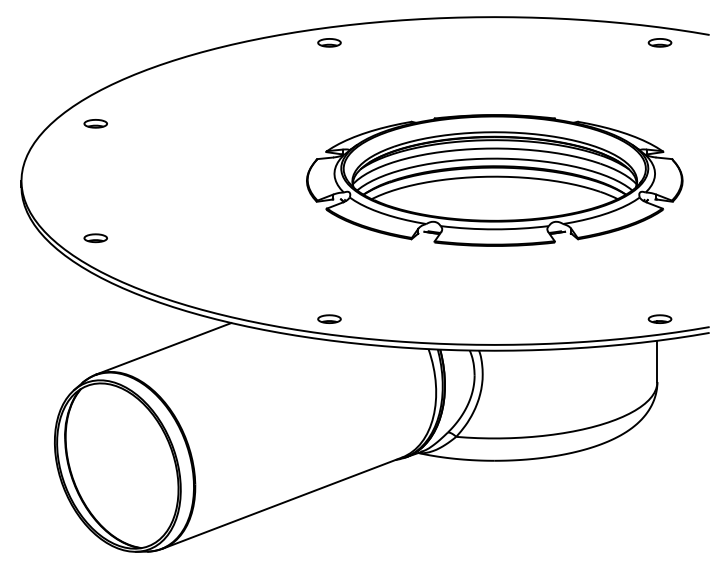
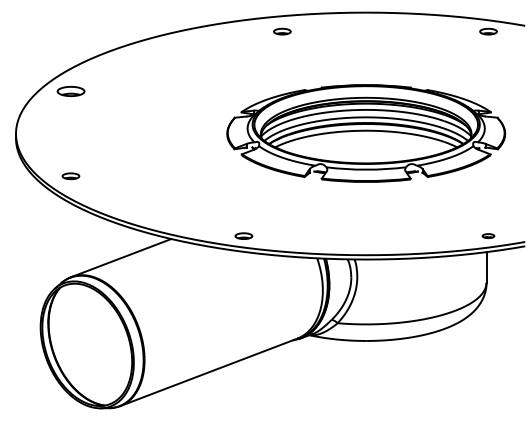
part: (329, 42) -> (282, 31), moved
part: (95, 123) -> (70, 91), size x1.6
part: (659, 318) -> (488, 235), size x0.7

